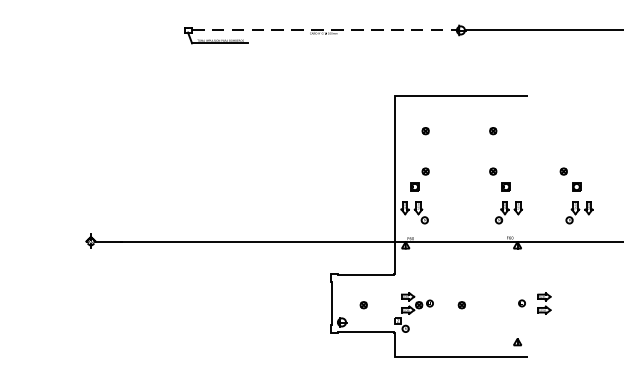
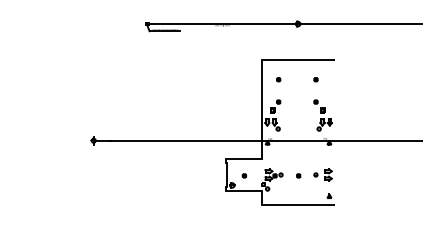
line: (325, 31) -> (223, 24), dashed -> solid
part: (575, 195) -> (361, 115), removed
part: (533, 302) -> (322, 174), moved

